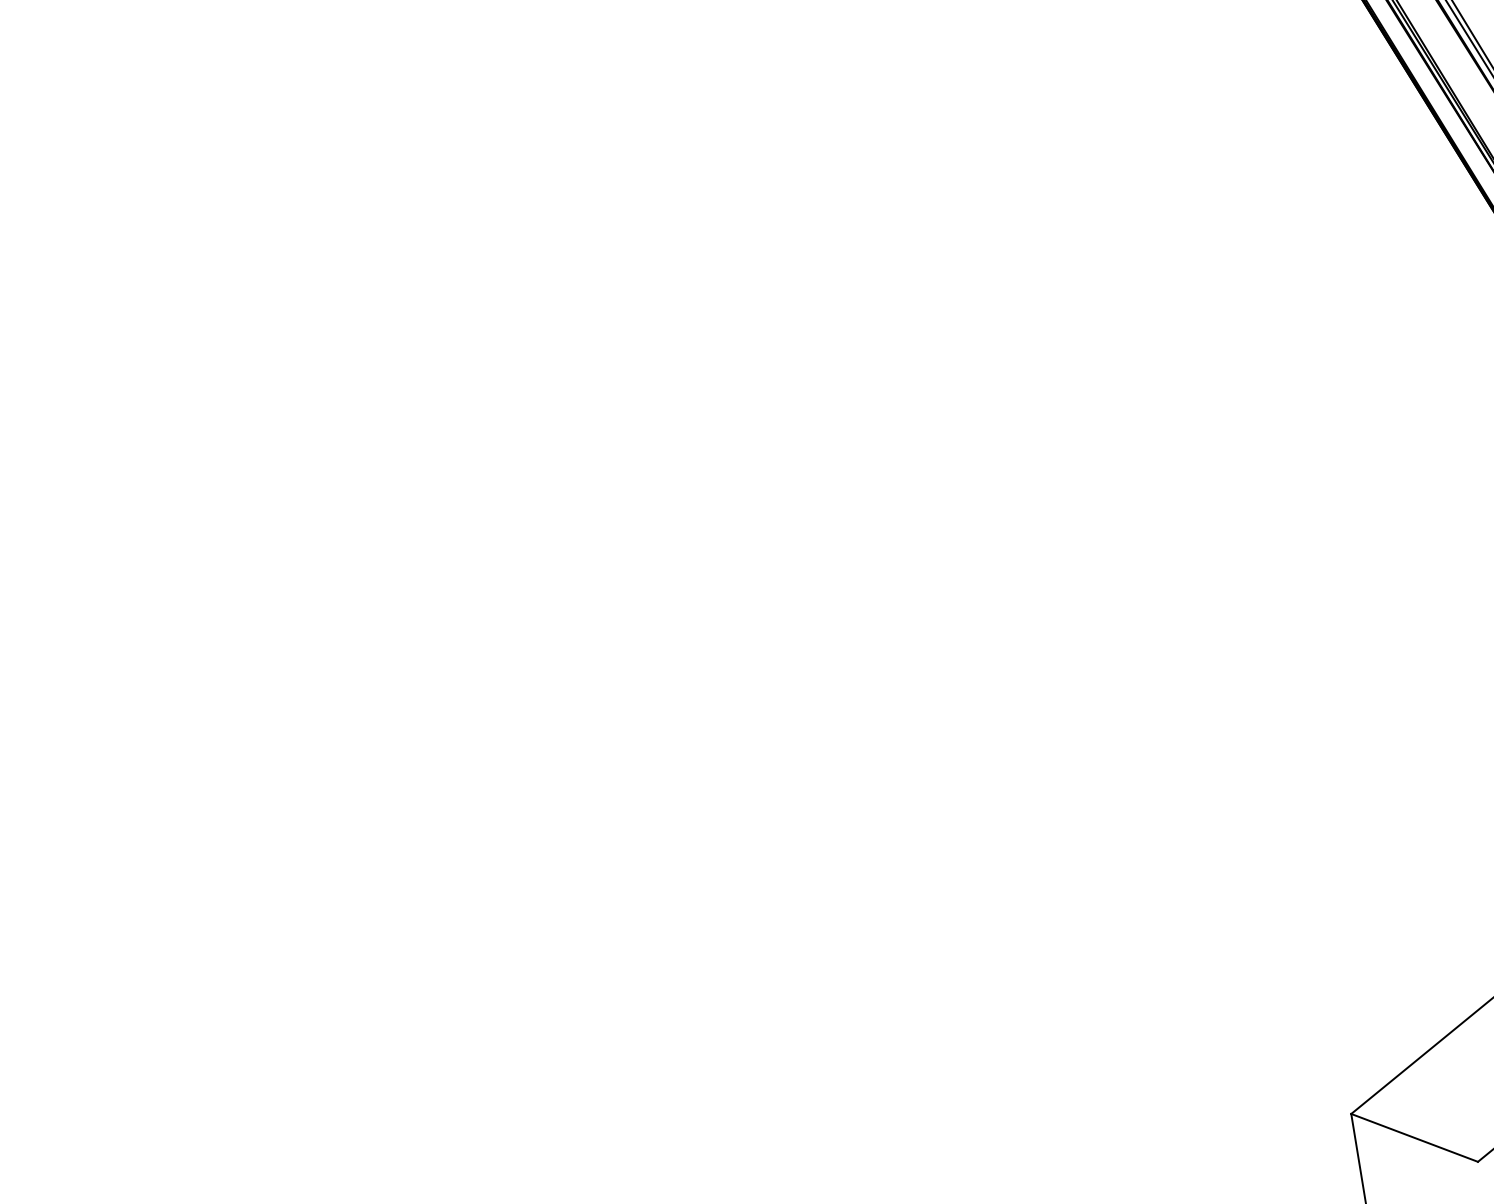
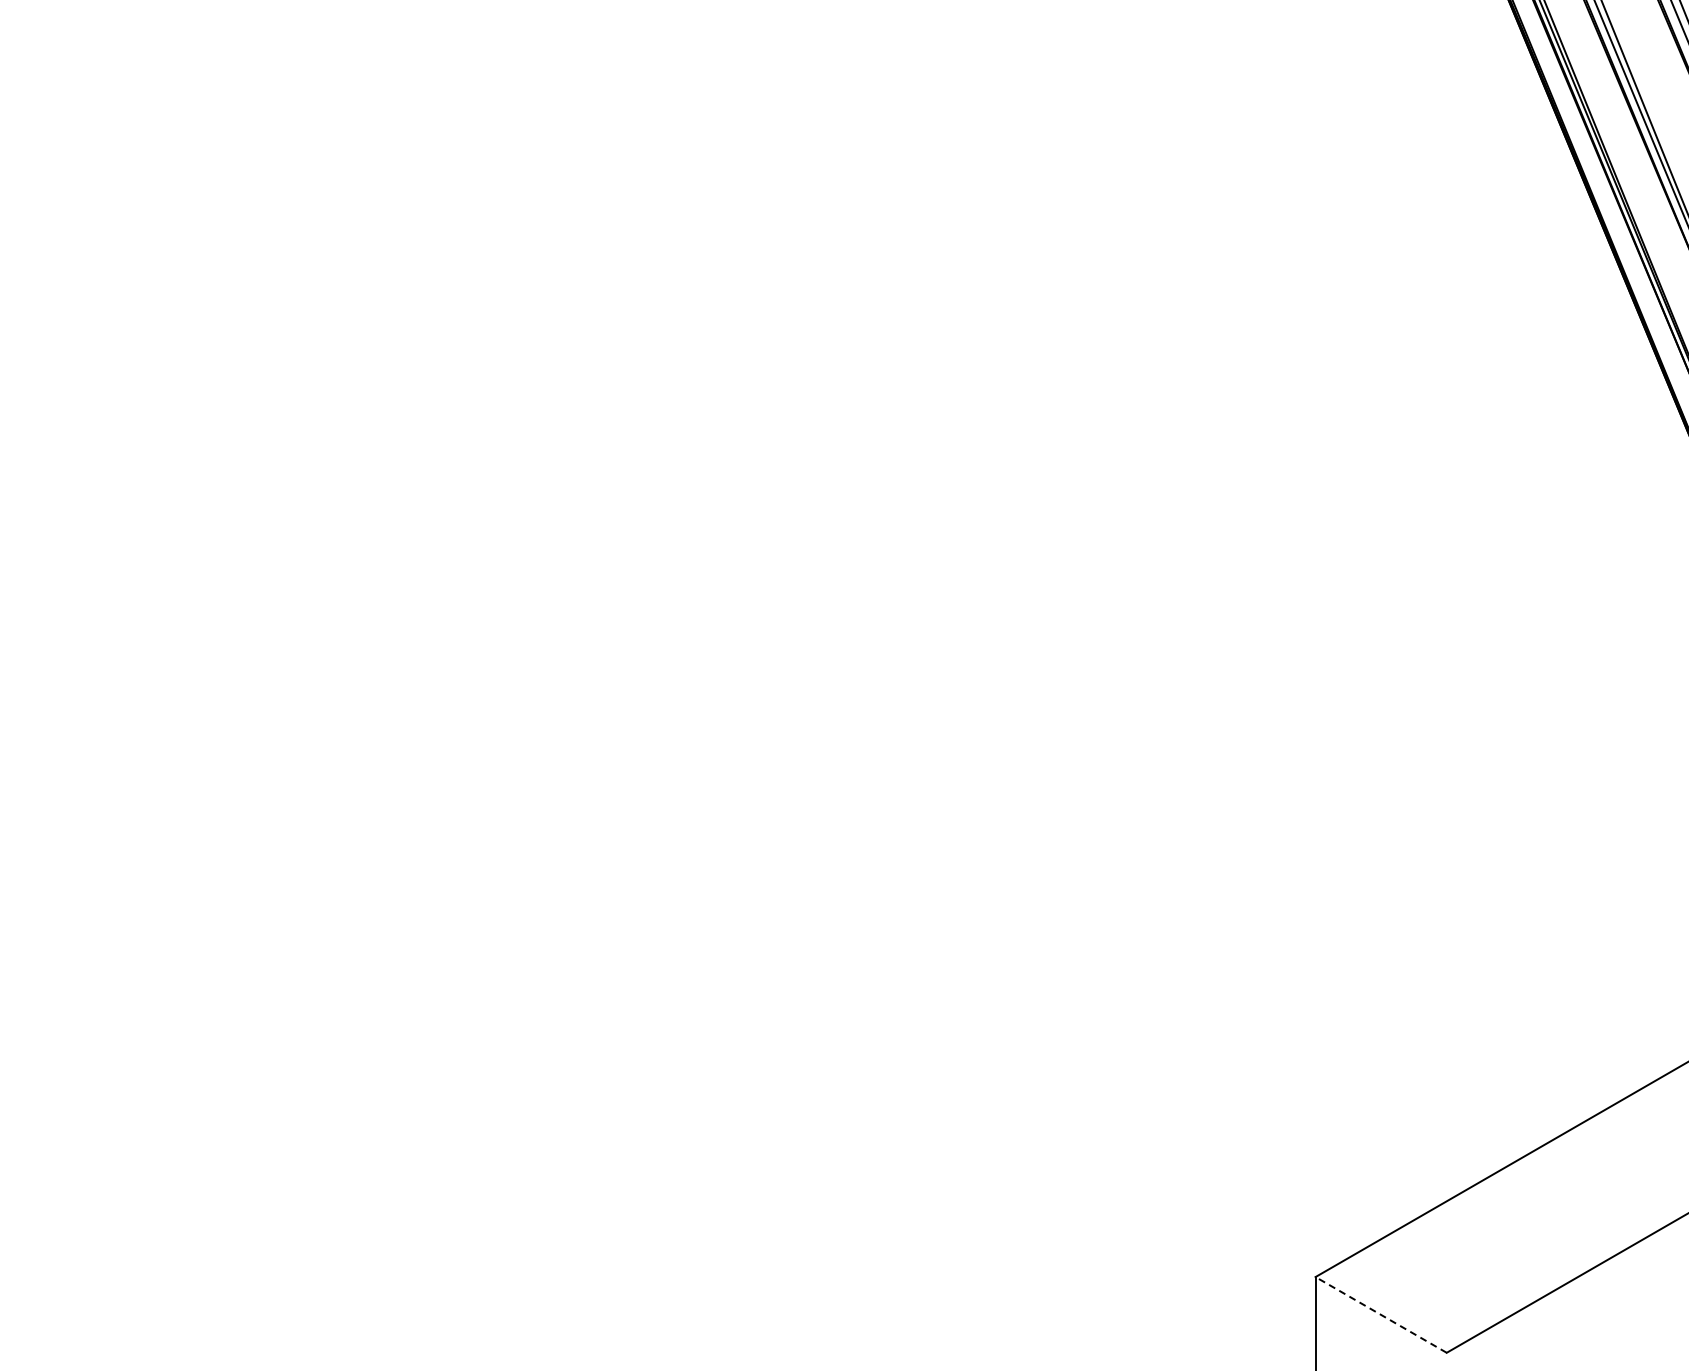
line: (1414, 1137) -> (1381, 1314), solid -> dashed

